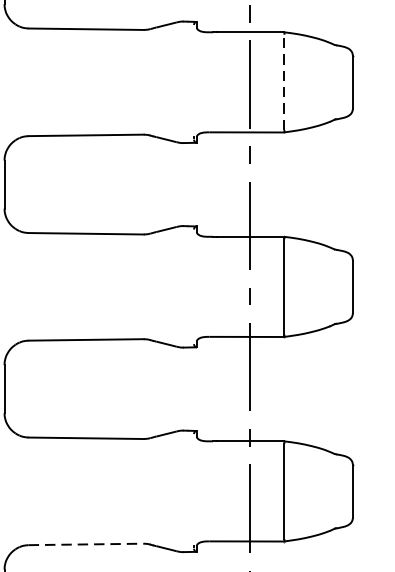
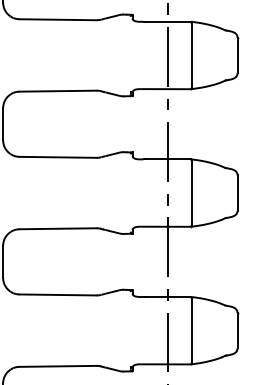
line: (284, 82) -> (191, 55), dashed -> solid
line: (86, 544) -> (58, 366), dashed -> solid

